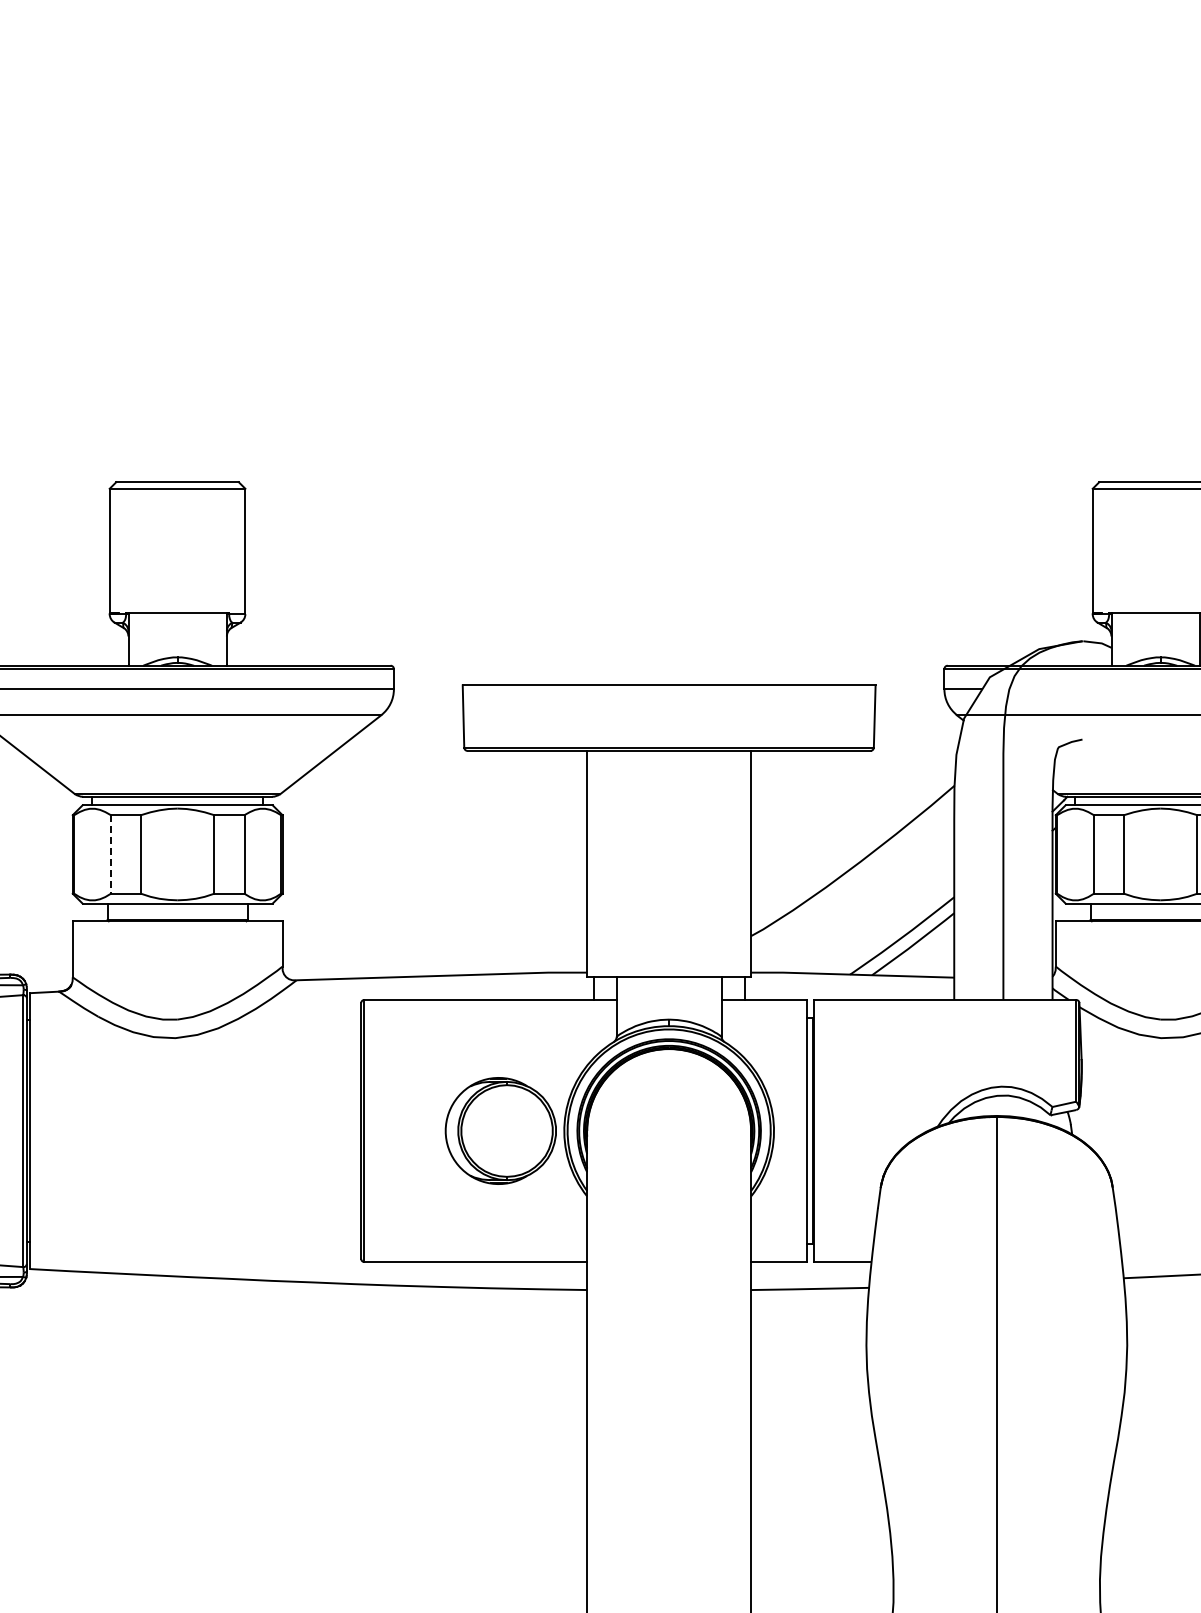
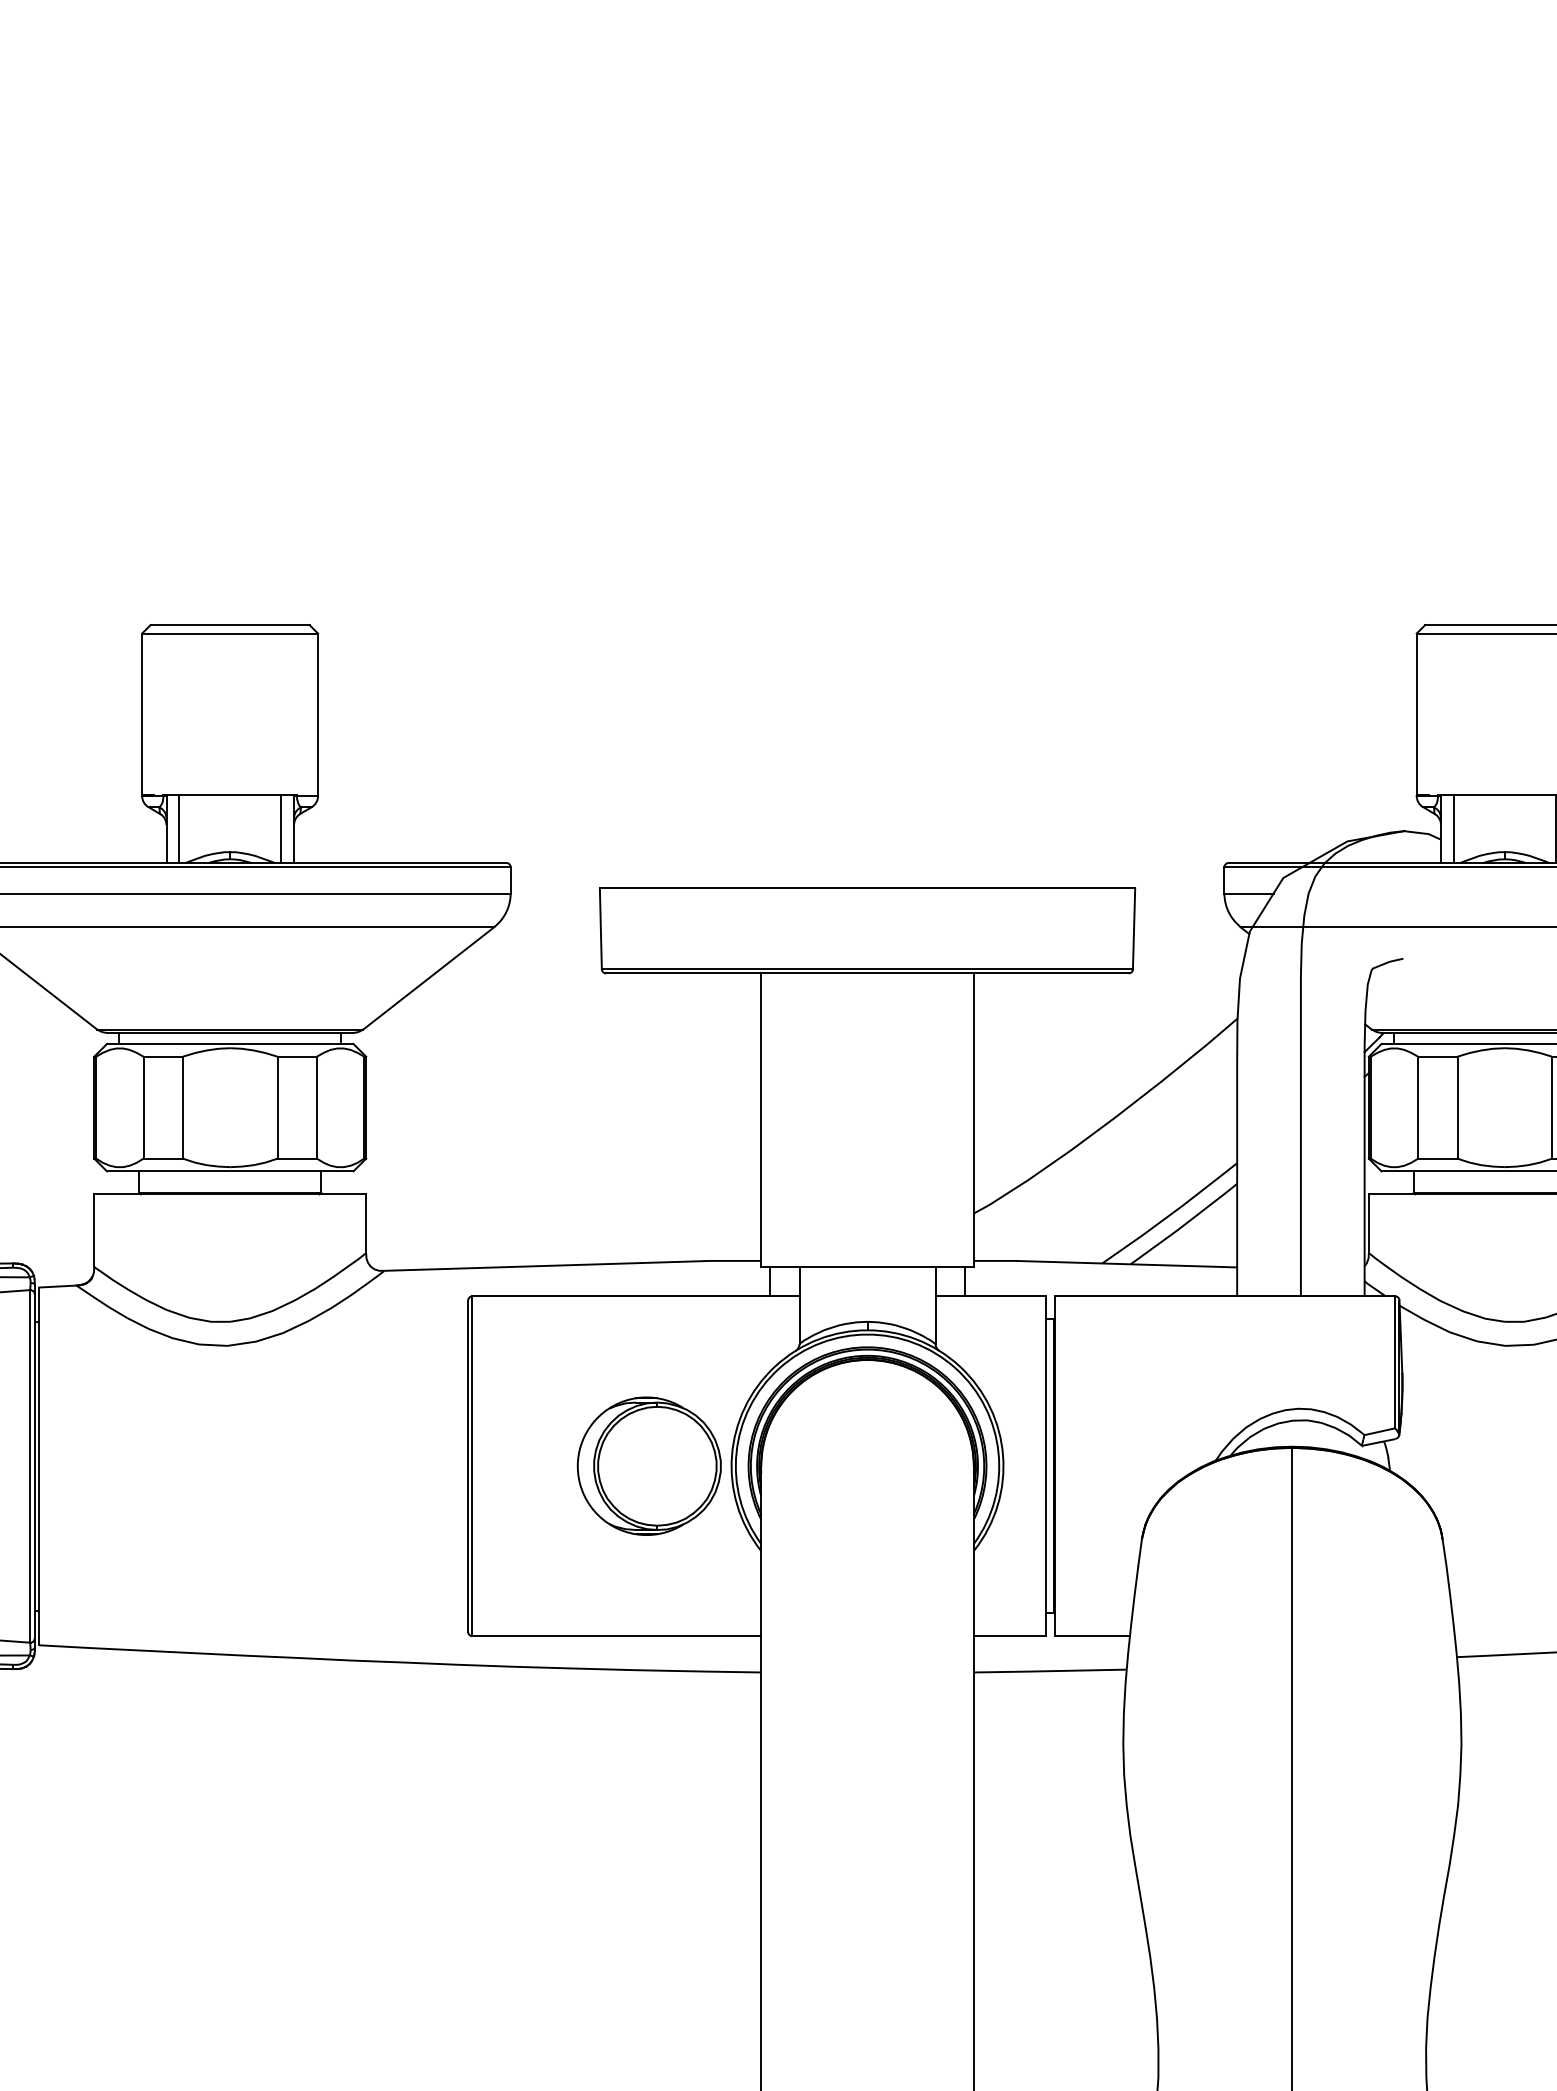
line: (138, 639) -> (179, 828), added
line: (216, 639) -> (280, 828), added
line: (1121, 639) -> (1454, 828), added
line: (110, 854) -> (143, 1107), dashed -> solid

